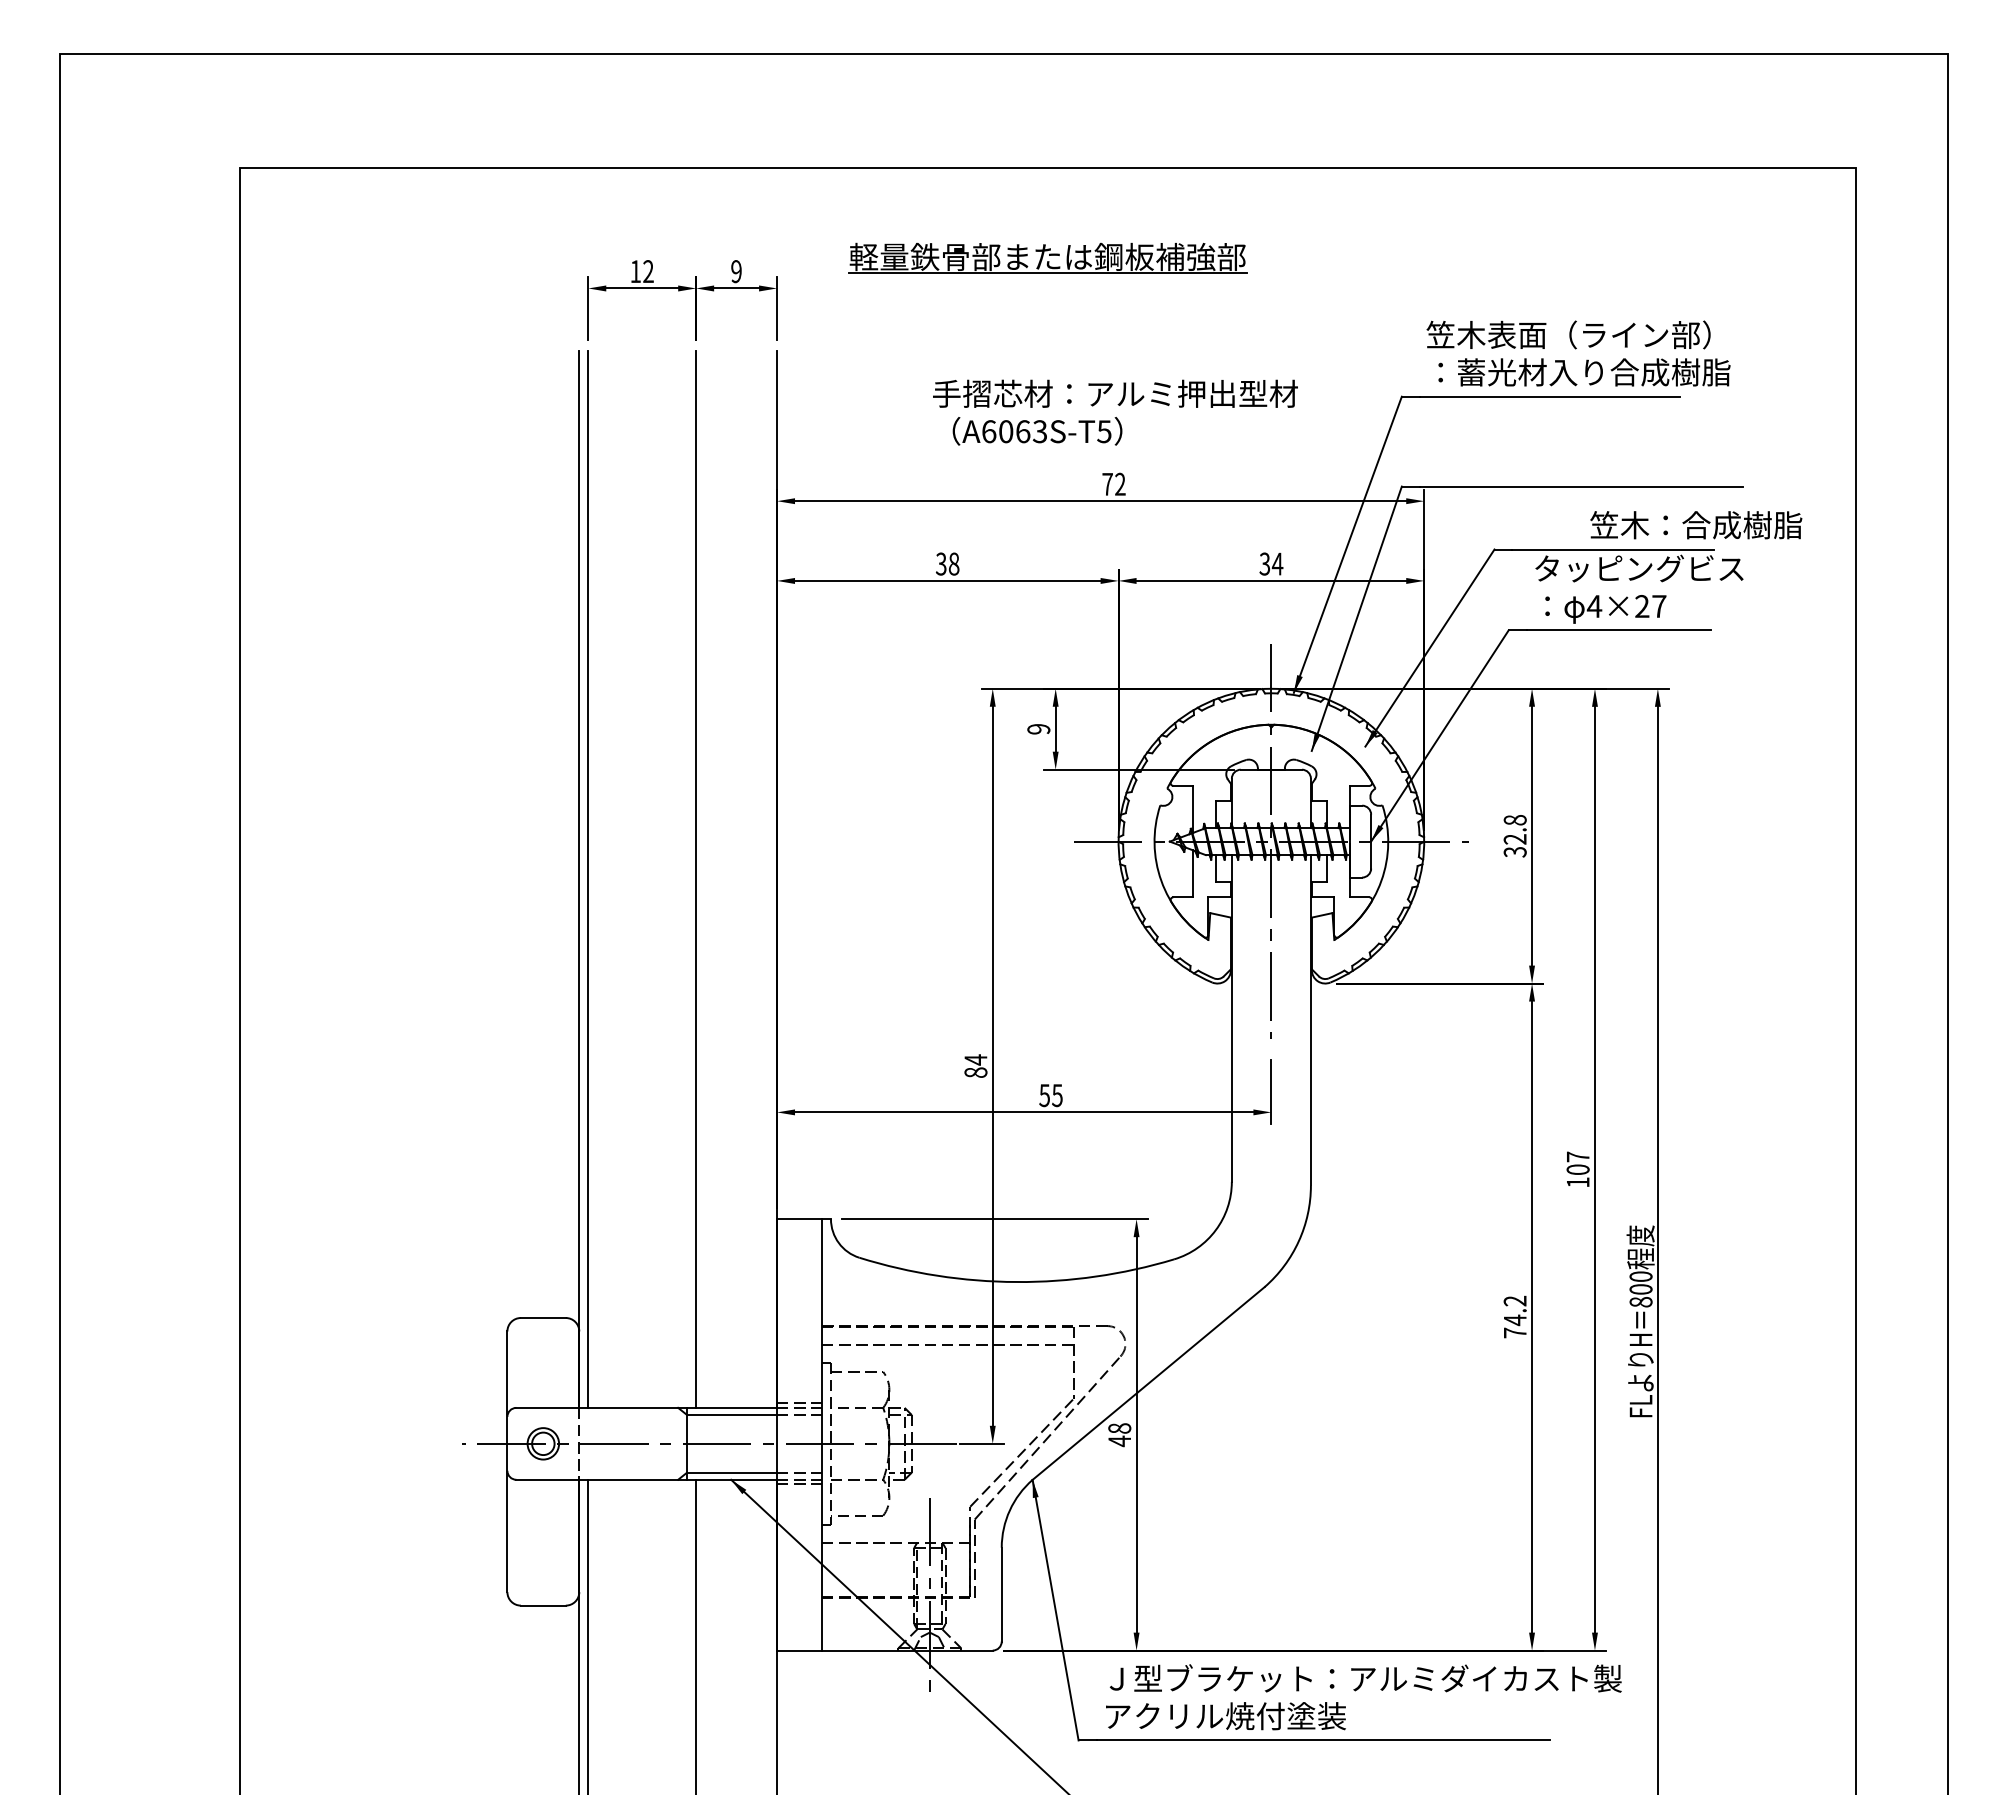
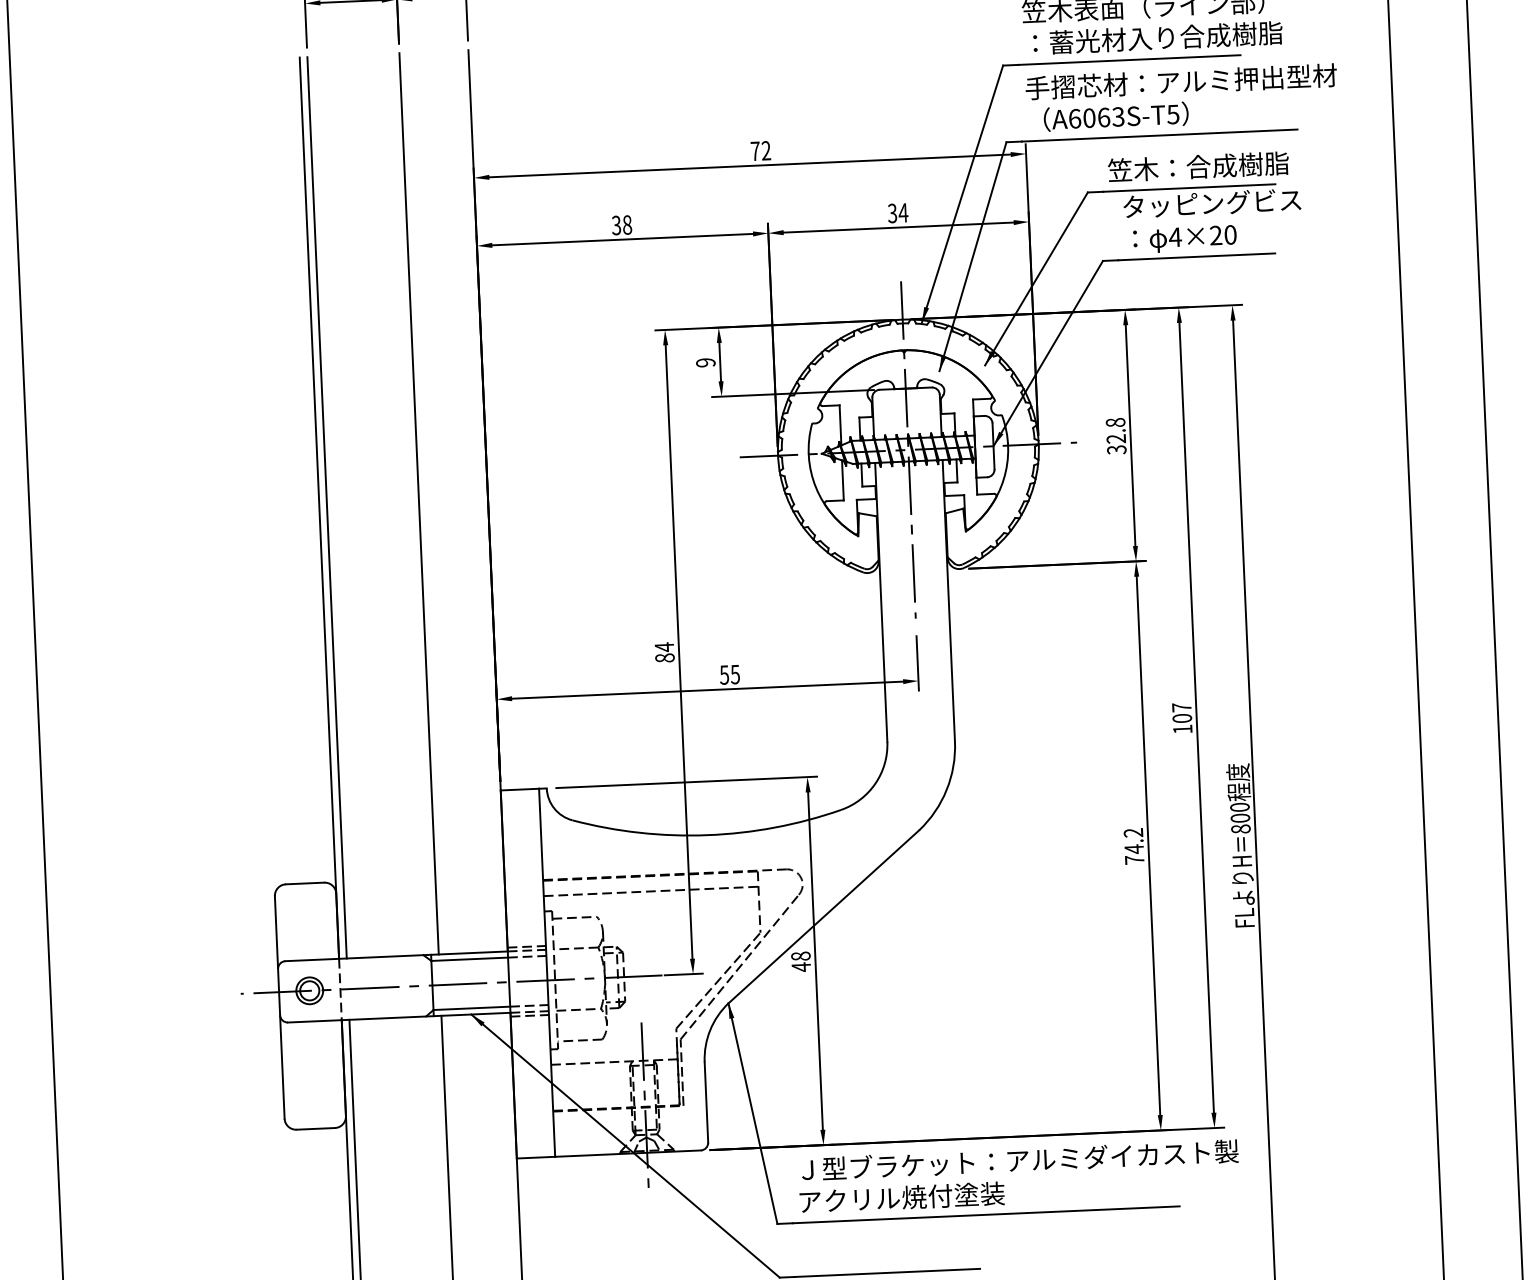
text: (1115, 412) -> (1182, 97), moved
text: (1696, 525) -> (1198, 167), moved
text: (1659, 606) -> (1230, 234), 4×27 -> 4×20

